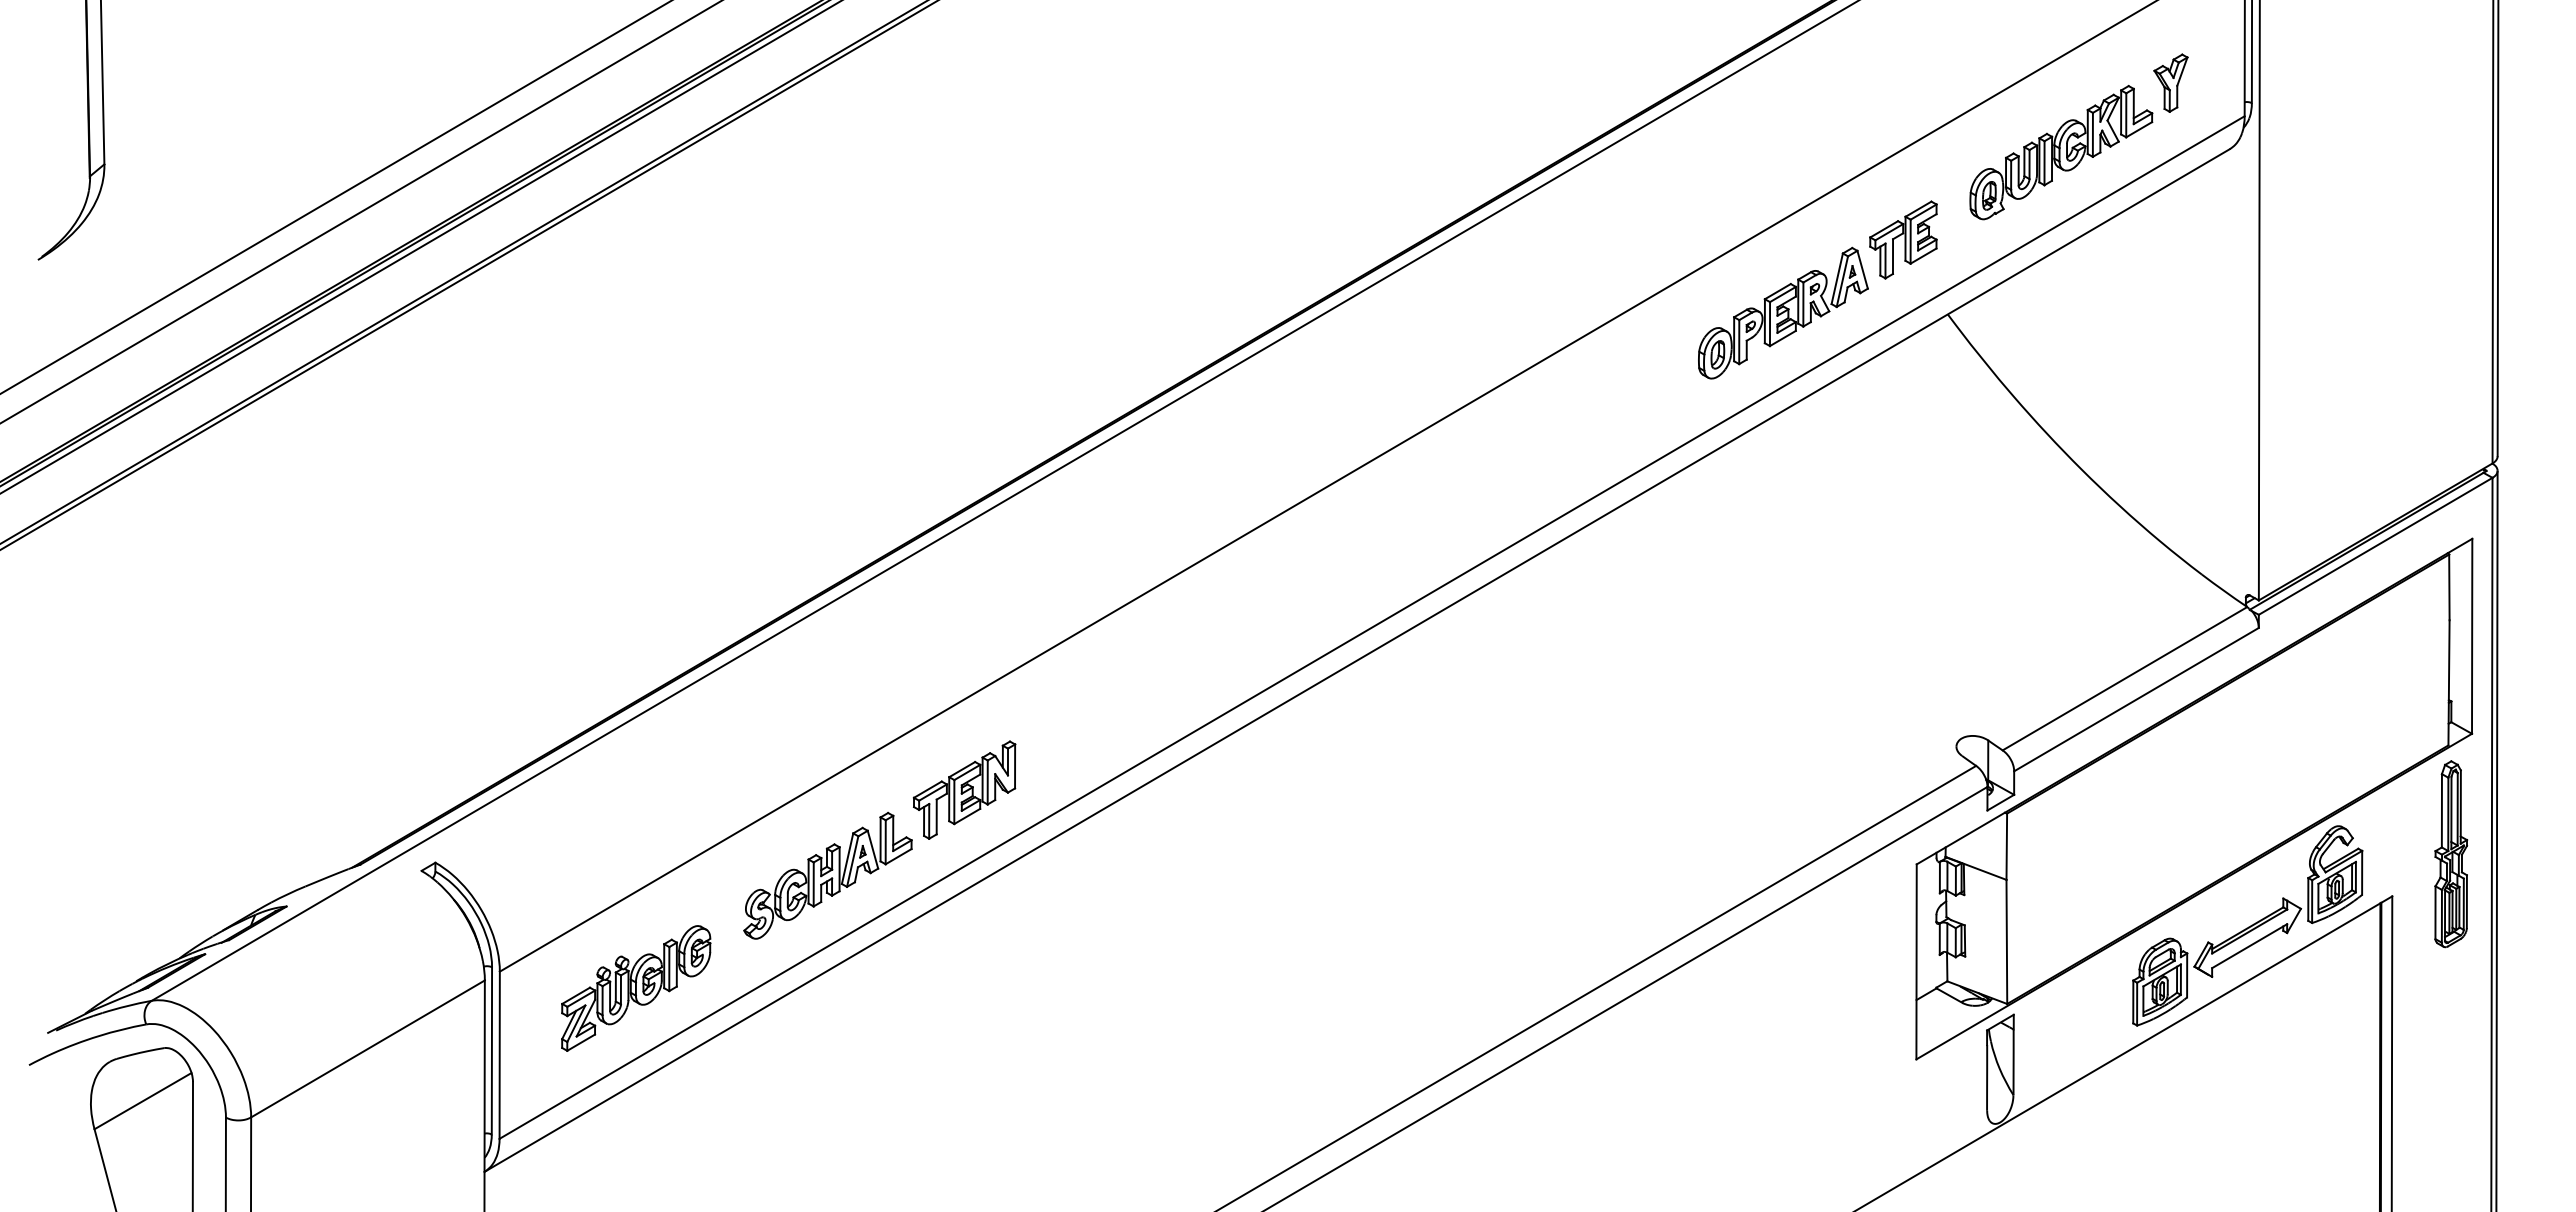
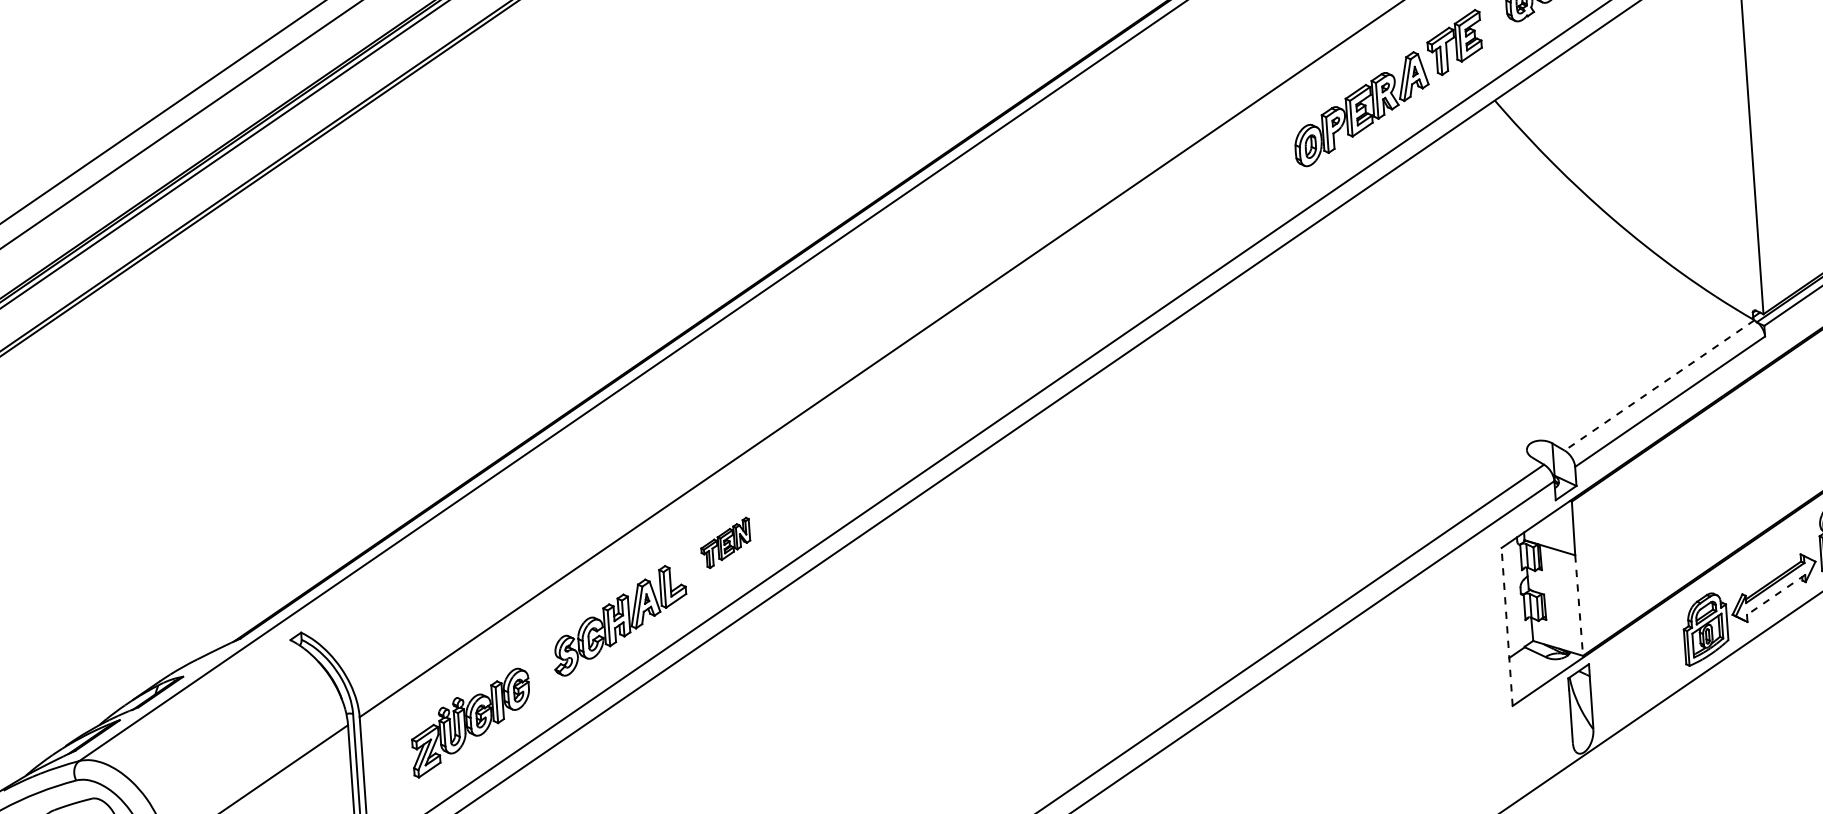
line: (2124, 678) -> (1659, 385), solid -> dashed
part: (964, 789) -> (725, 542), size x0.6
line: (2006, 942) -> (1578, 606), solid -> dashed
line: (2249, 946) -> (1776, 595), solid -> dashed
line: (1916, 961) -> (1507, 626), solid -> dashed

